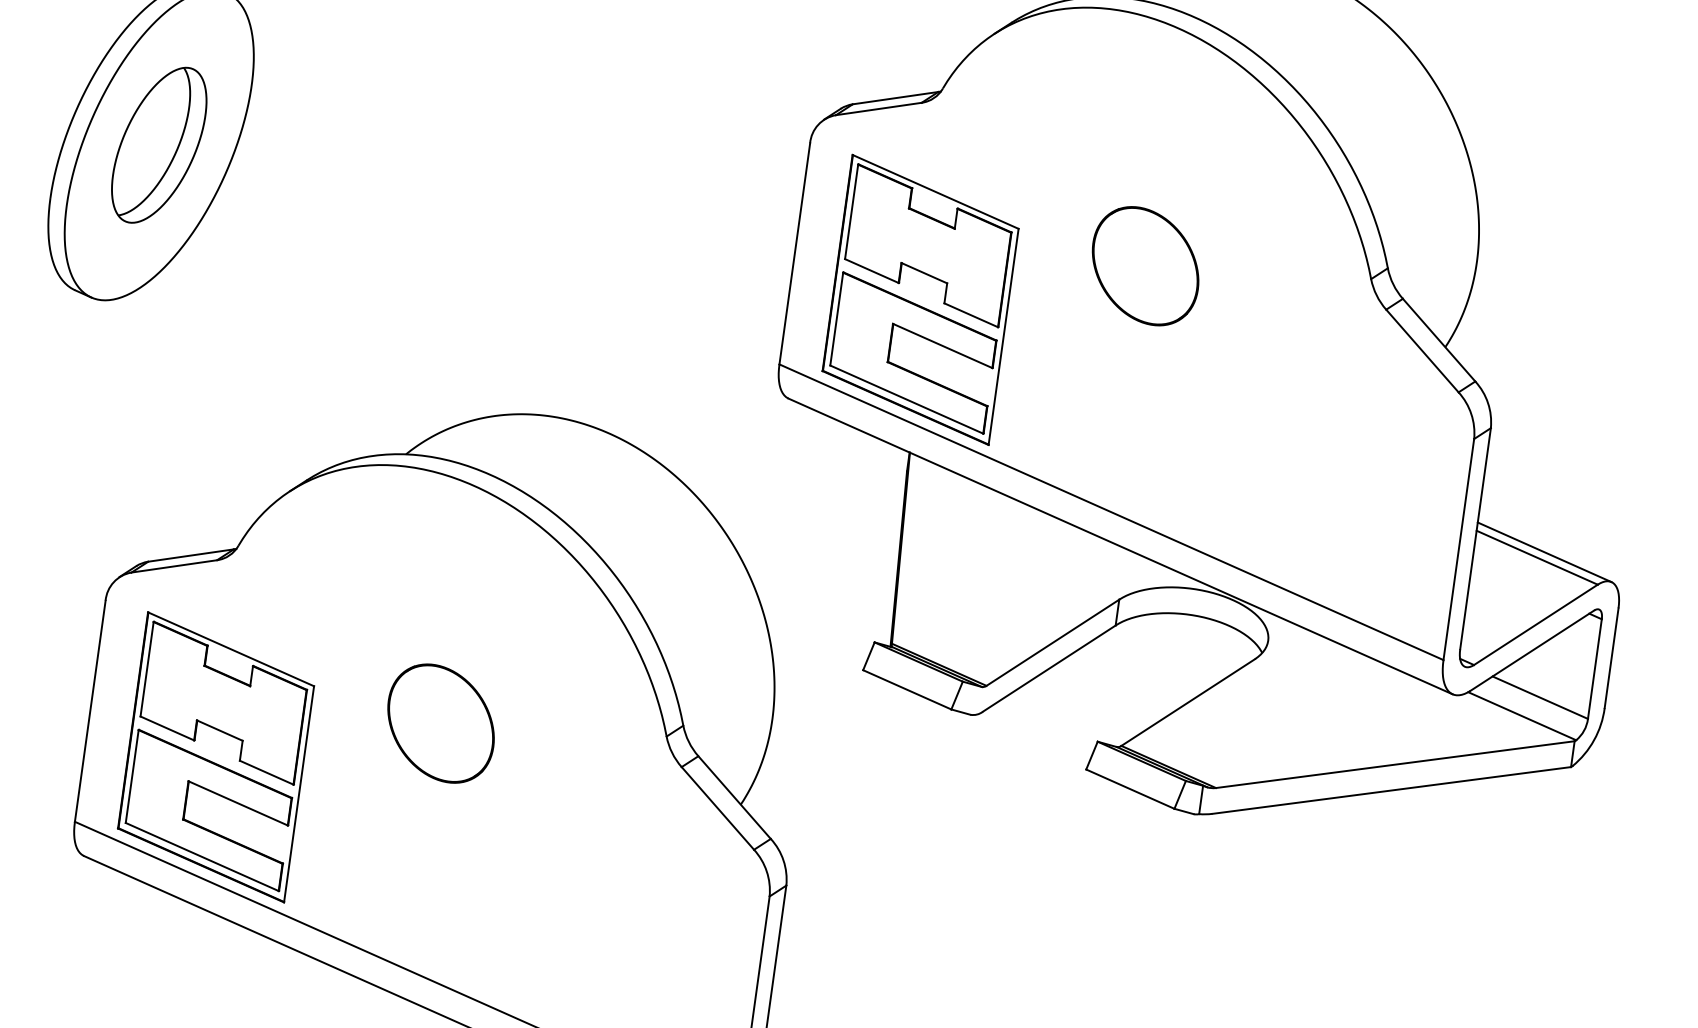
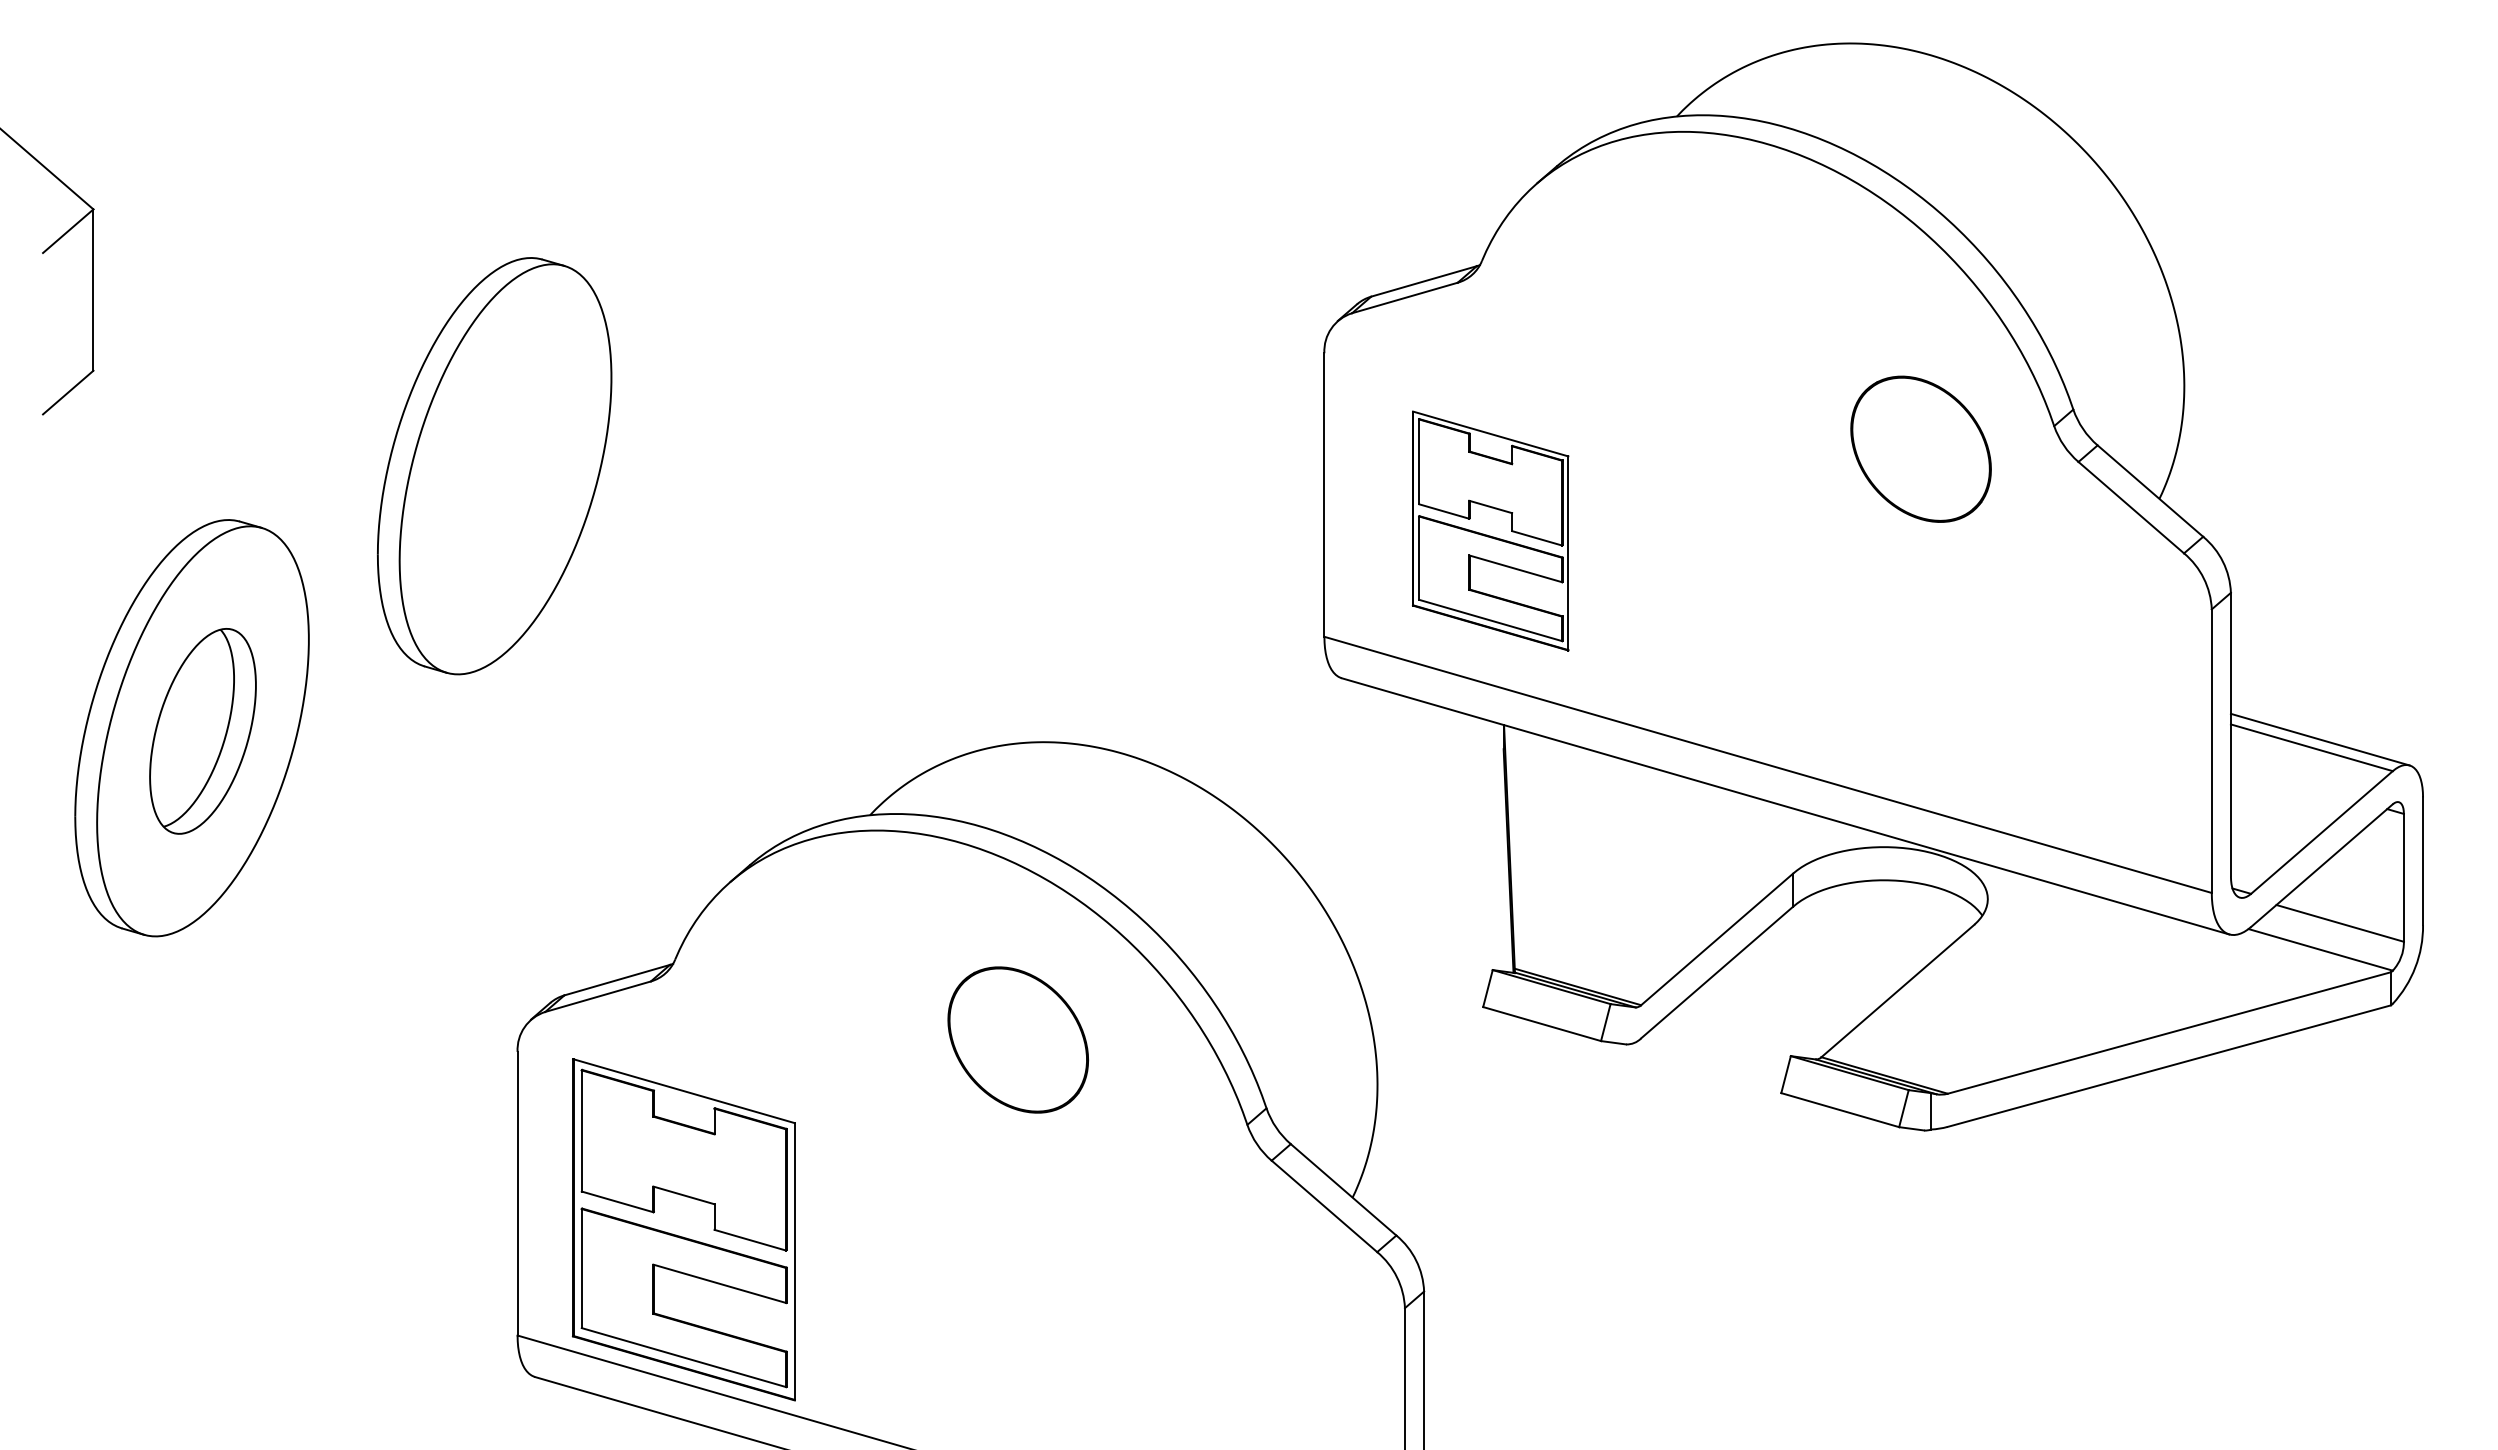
part: (159, 145) -> (505, 469), removed
part: (1145, 265) -> (1920, 448), moved
part: (920, 299) -> (1490, 530), size x0.7
part: (440, 723) -> (1017, 1039), moved

